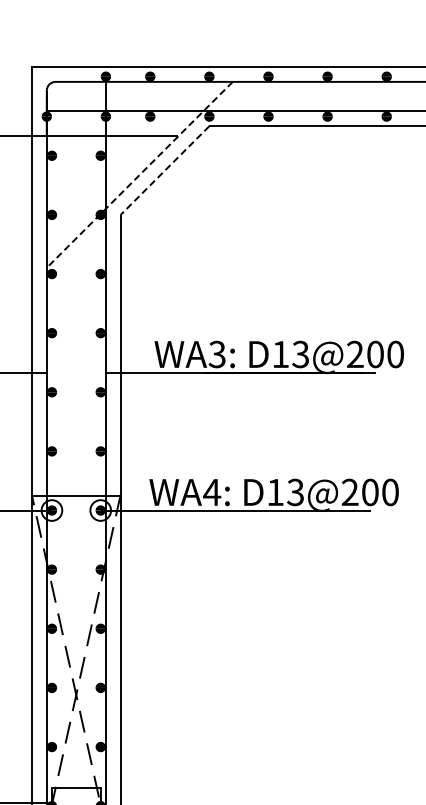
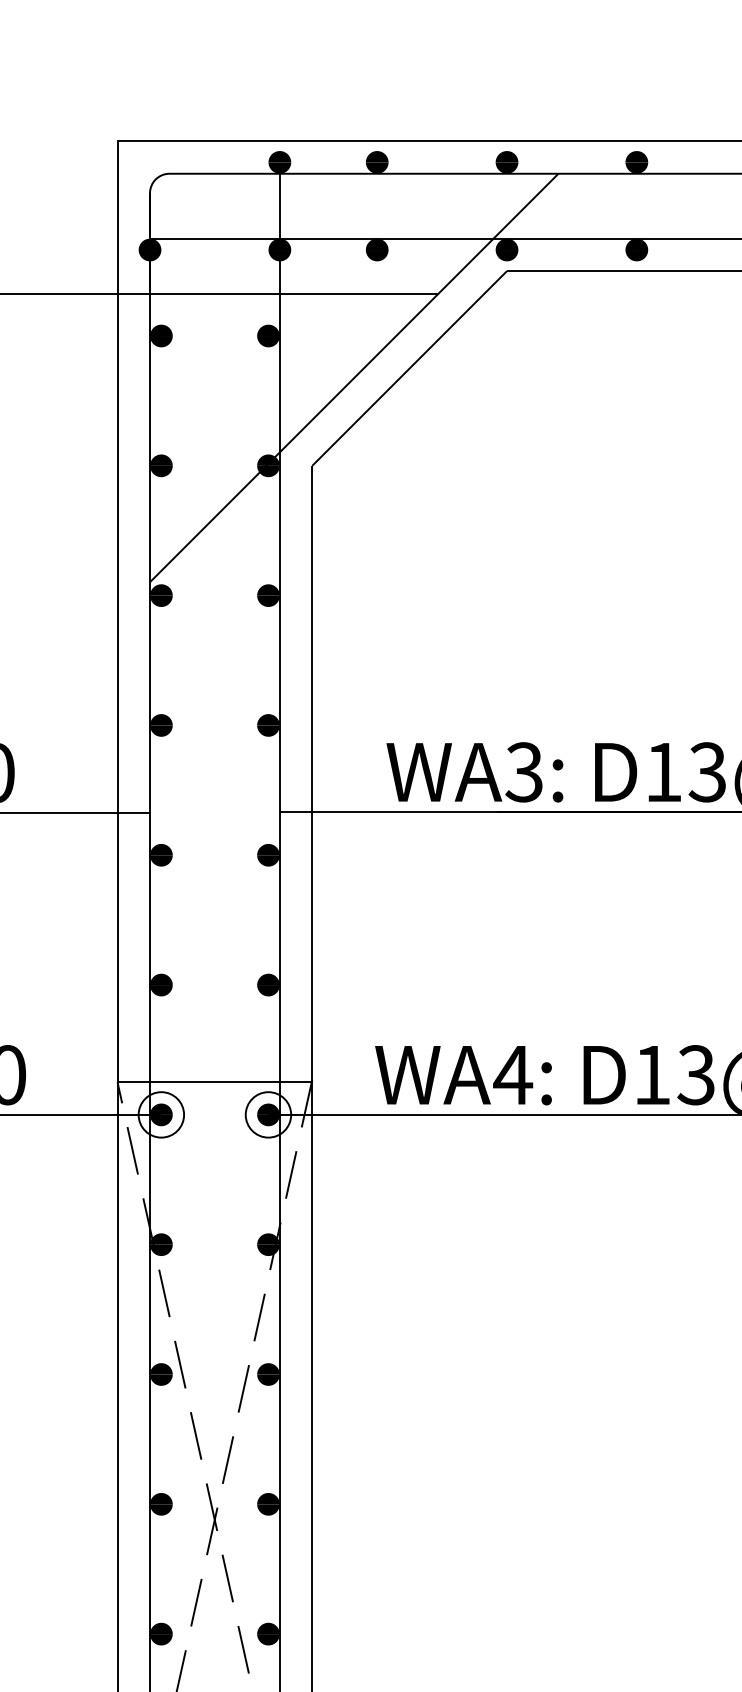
line: (165, 170) -> (410, 368), dashed -> solid
line: (139, 174) -> (353, 377), dashed -> solid

